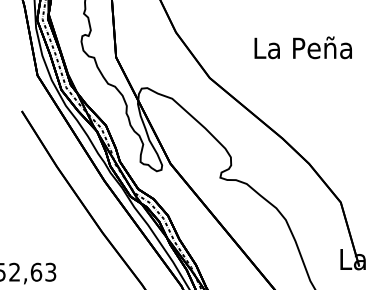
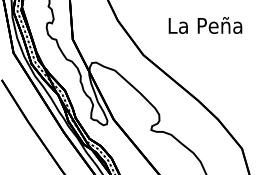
text: (302, 47) -> (204, 25), moved

